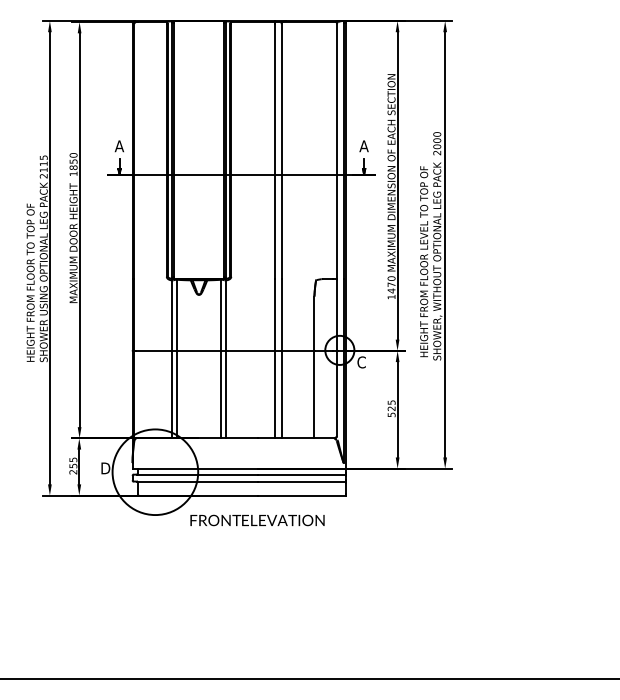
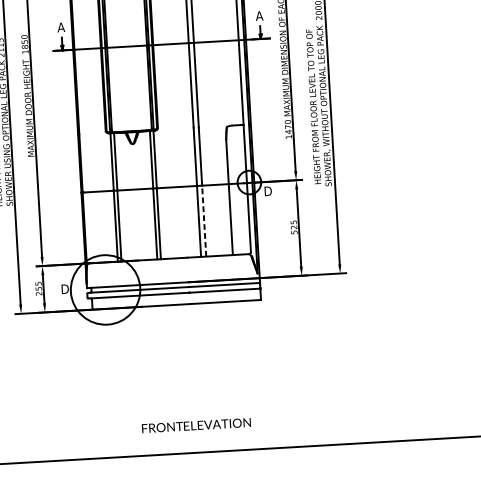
text: (361, 362) -> (267, 191), C -> D
line: (281, 394) -> (204, 221), solid -> dashed
text: (257, 520) -> (196, 425), moved

